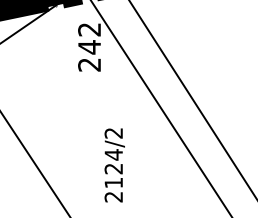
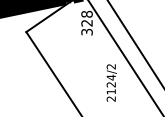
text: (88, 45) -> (86, 22), 242 -> 328
text: (114, 164) -> (111, 82), moved

